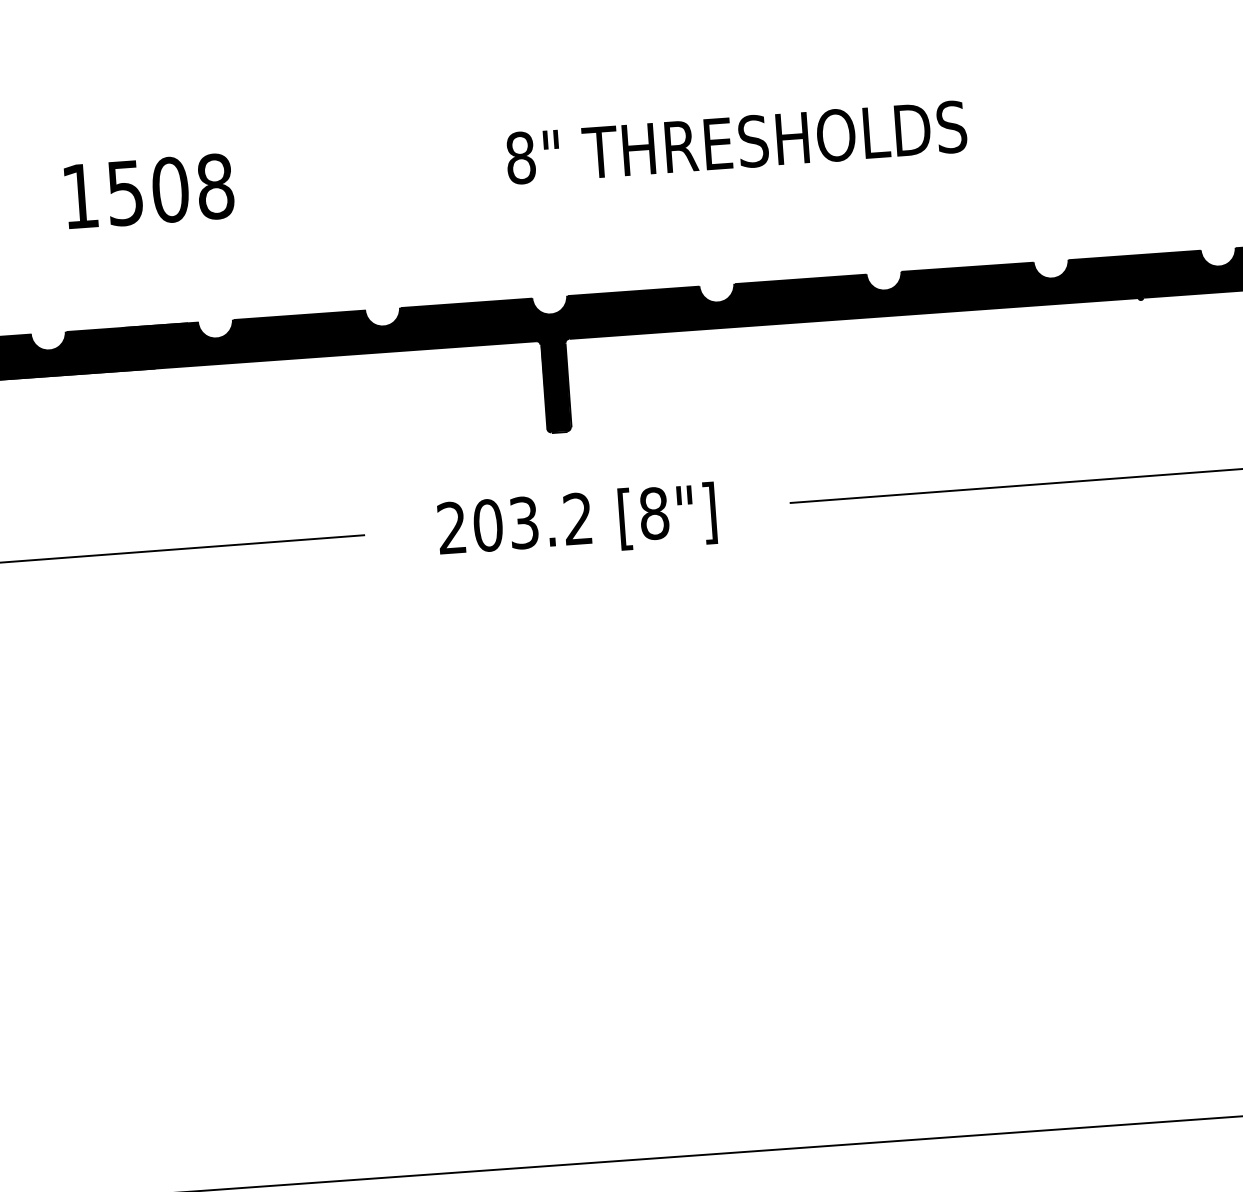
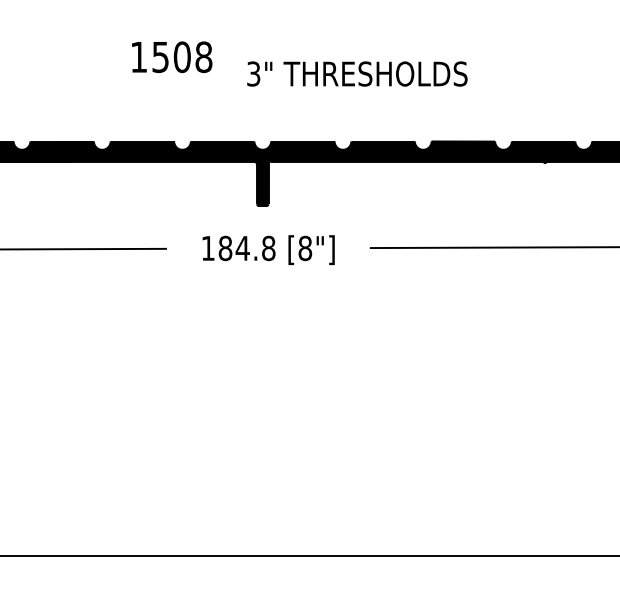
text: (520, 156) -> (253, 73), 8" -> 3"
text: (150, 191) -> (172, 57), moved
text: (515, 523) -> (238, 248), 203.2 -> 184.8

